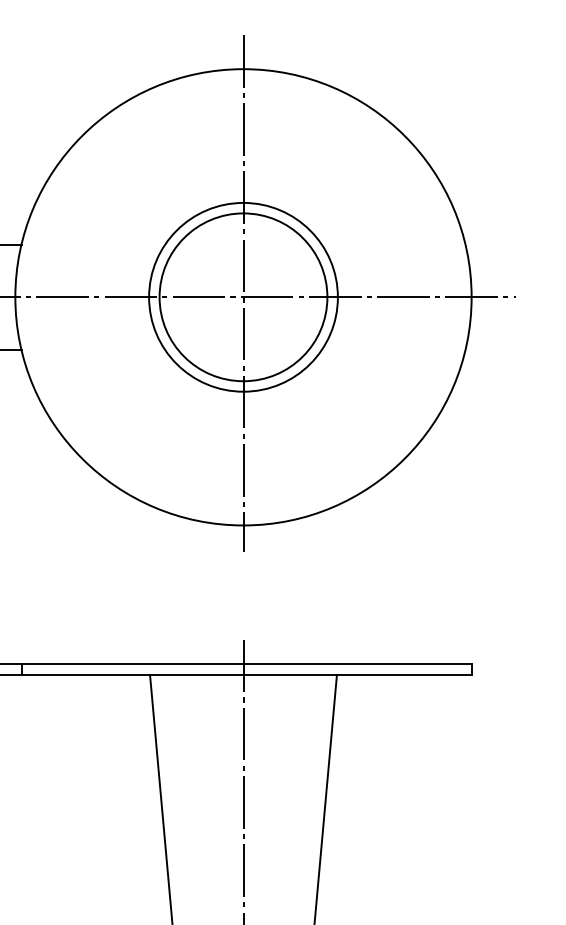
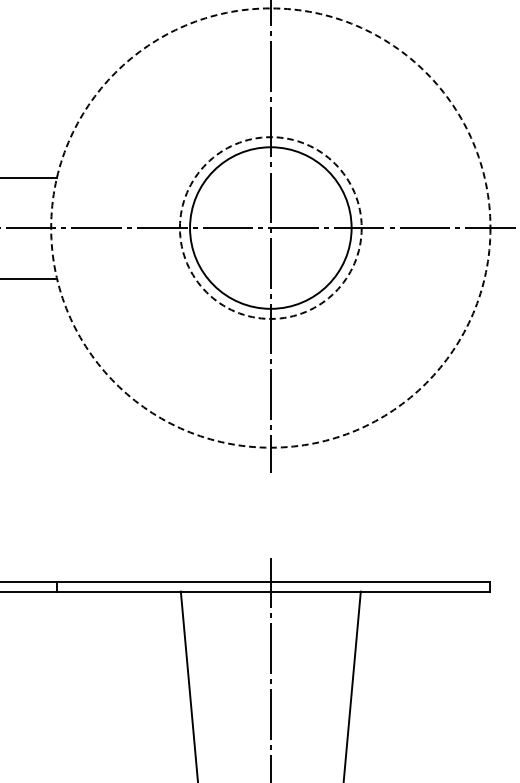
circle: (243, 296) -> (270, 227), solid -> dashed
circle: (243, 297) -> (270, 228), solid -> dashed

